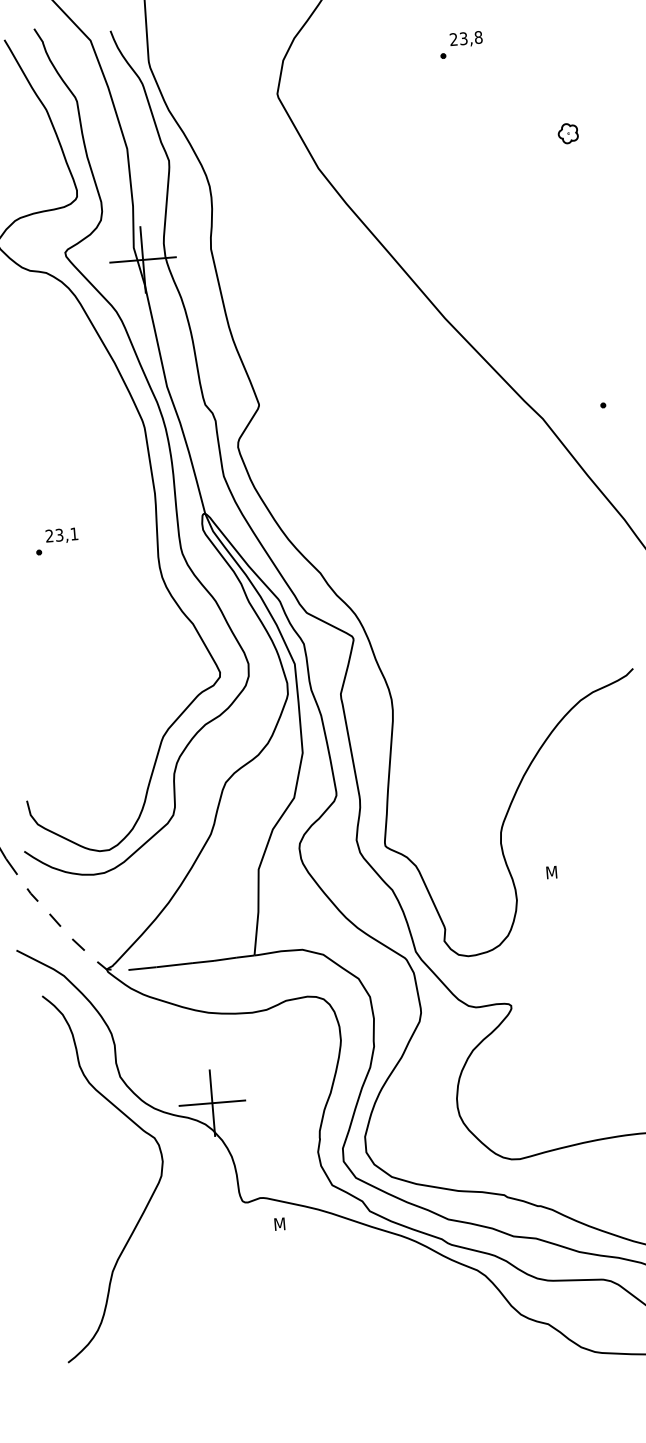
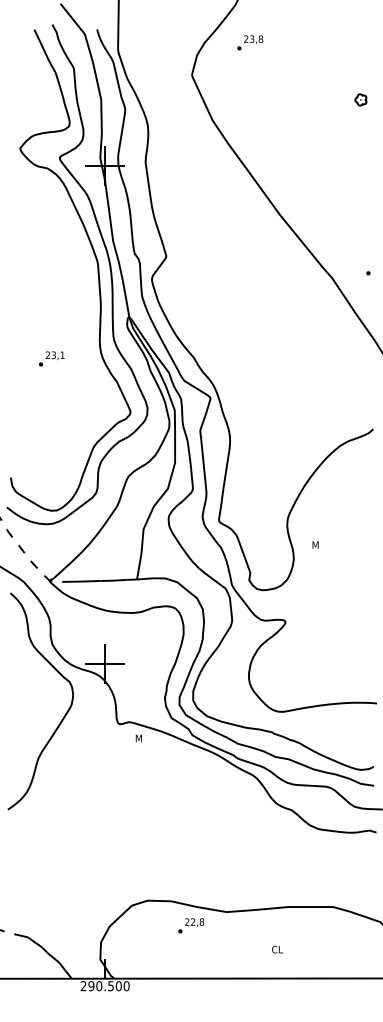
part: (461, 44) -> (250, 42), moved
part: (567, 132) -> (360, 99), moved
part: (56, 541) -> (51, 358), moved

